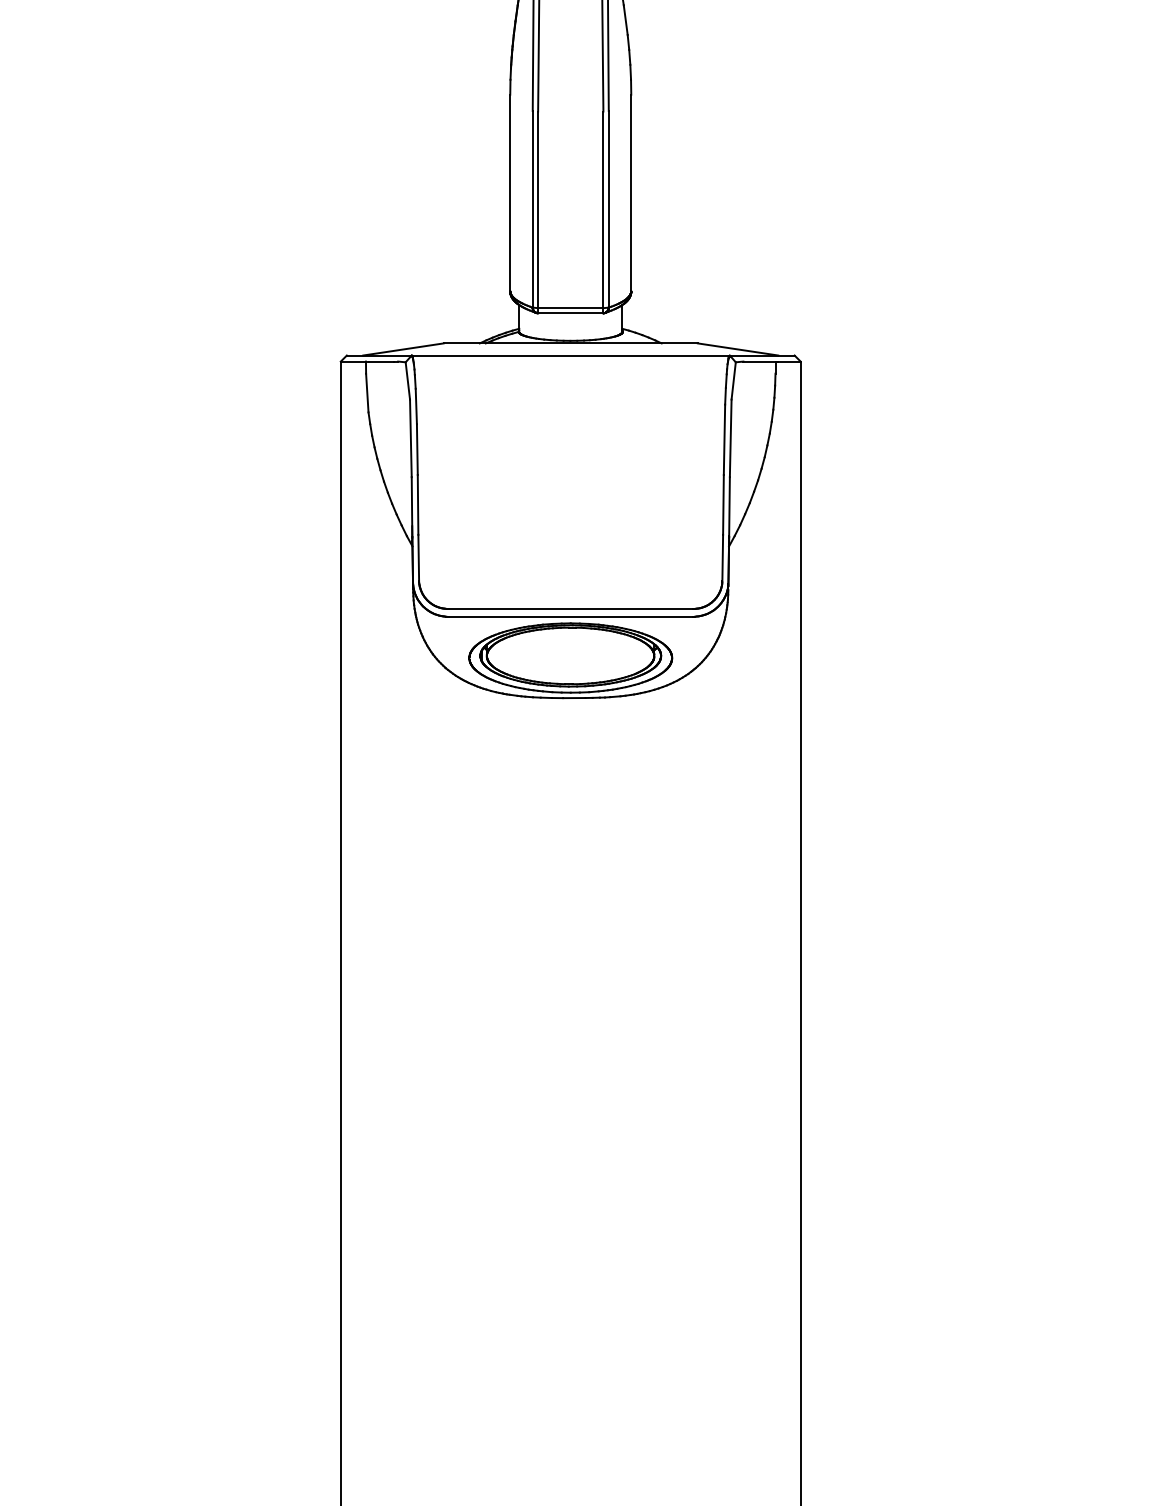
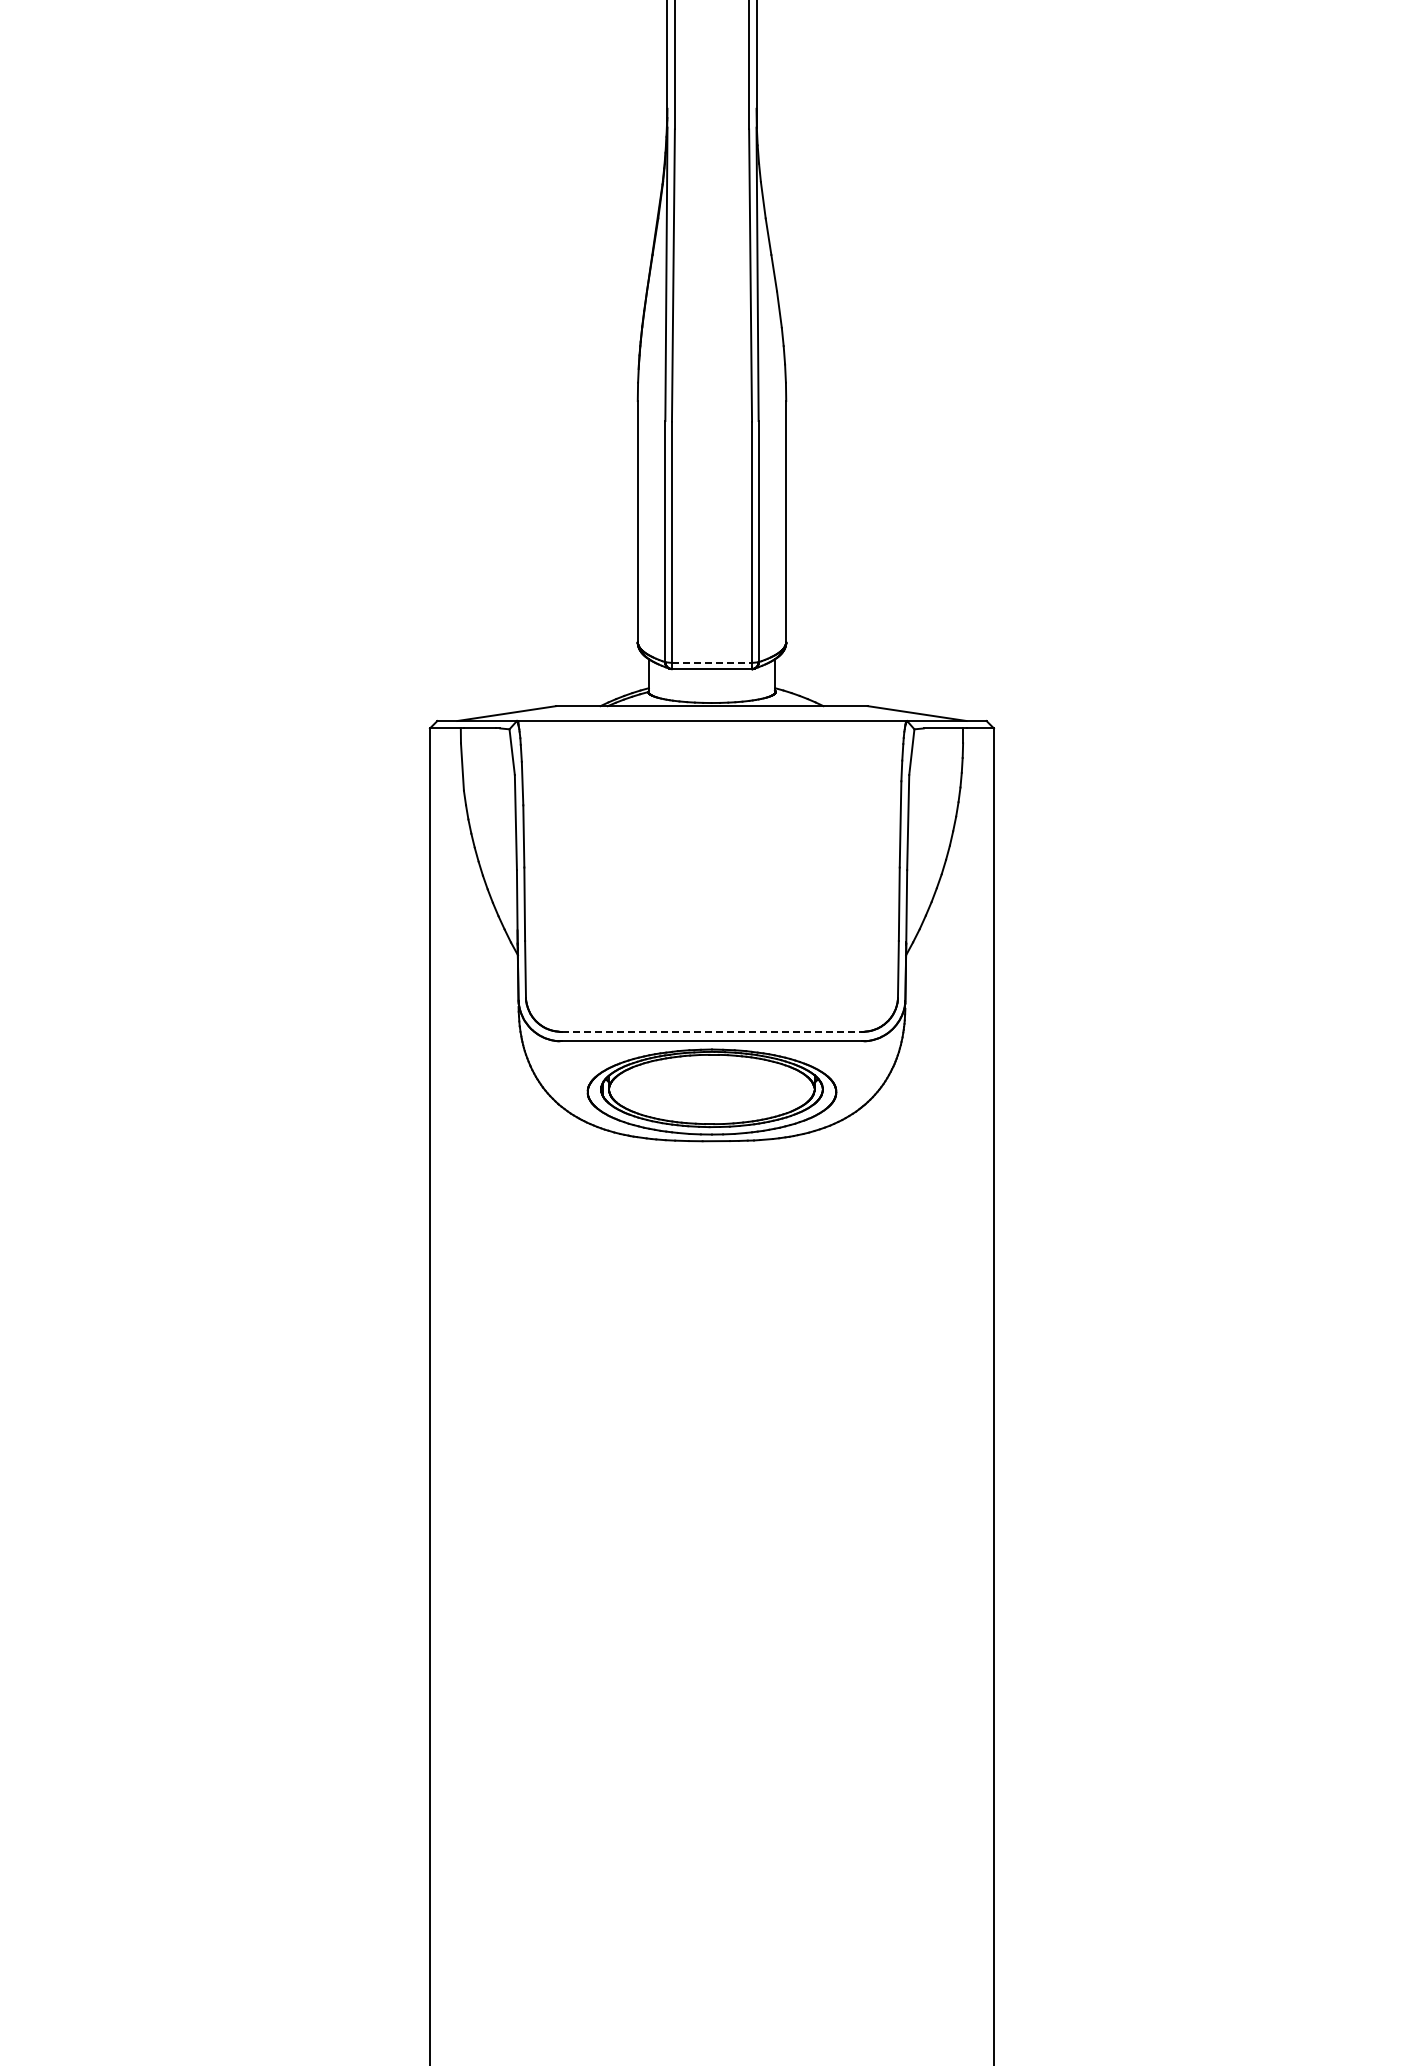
line: (571, 307) -> (712, 662), solid -> dashed
line: (570, 608) -> (711, 1031), solid -> dashed

